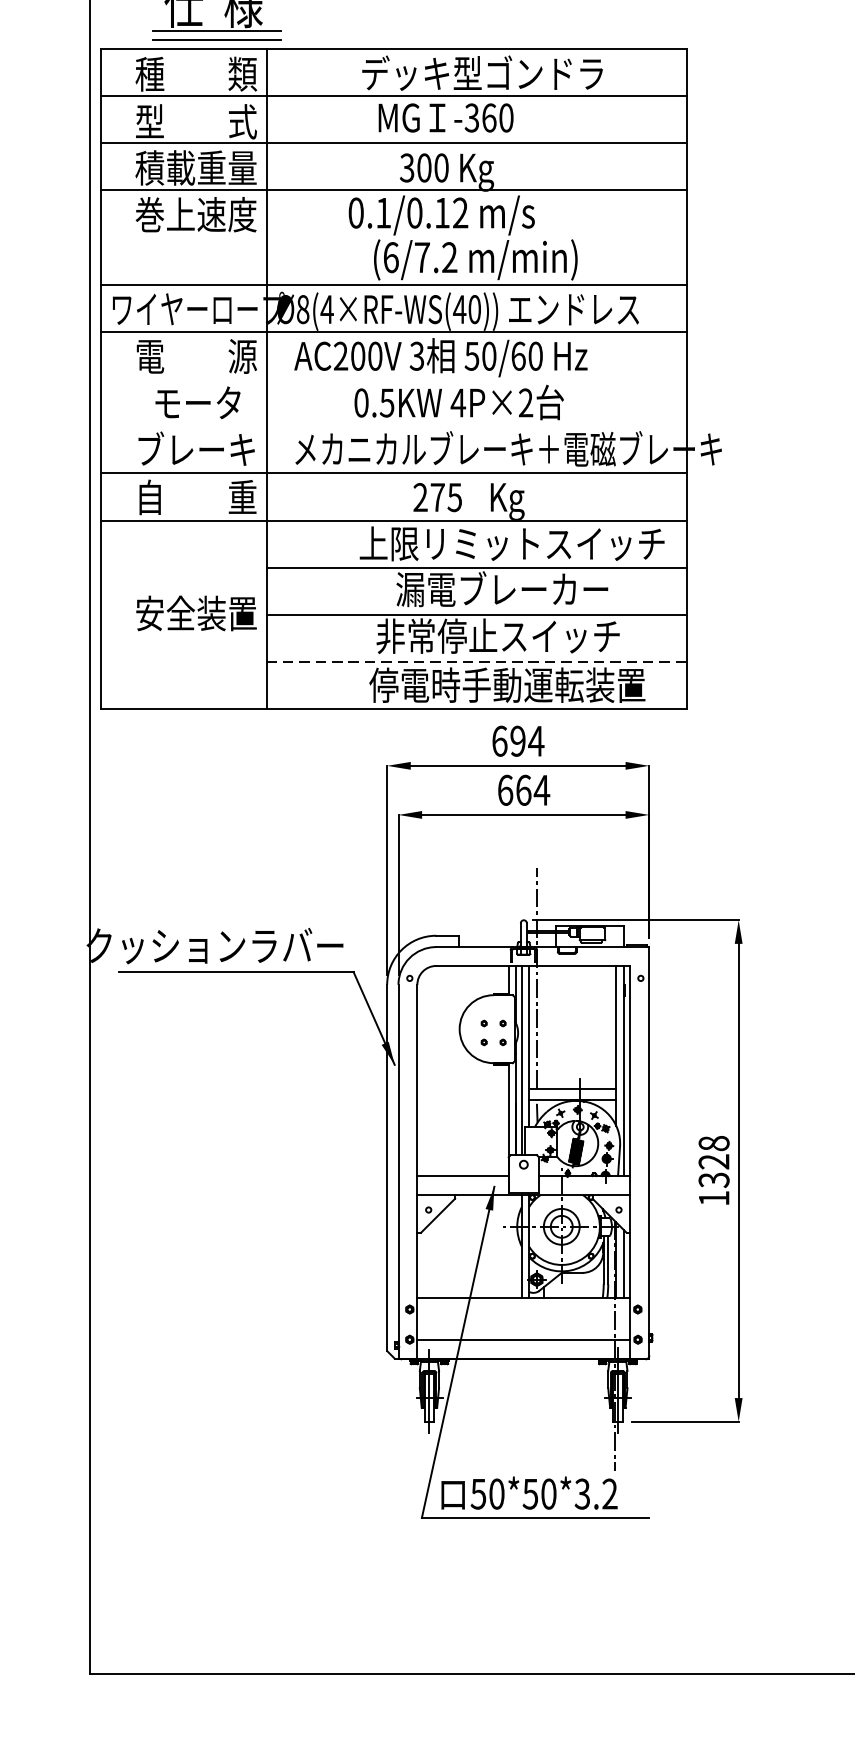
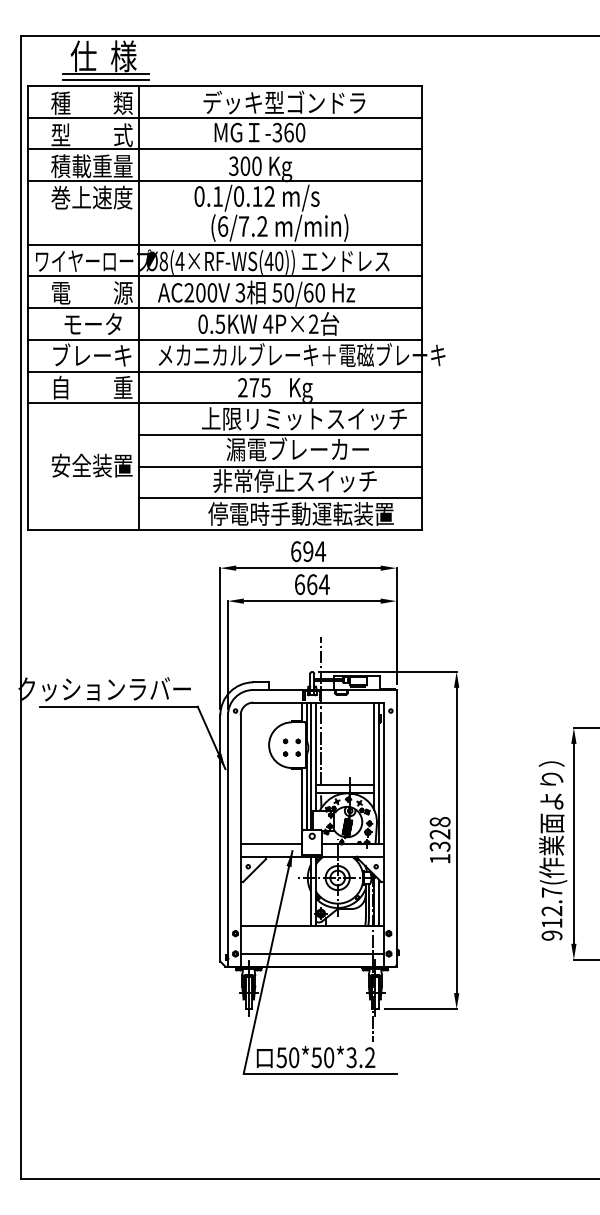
line: (393, 379) -> (224, 308), added
line: (393, 425) -> (224, 339), added
line: (478, 662) -> (281, 498), dashed -> solid

